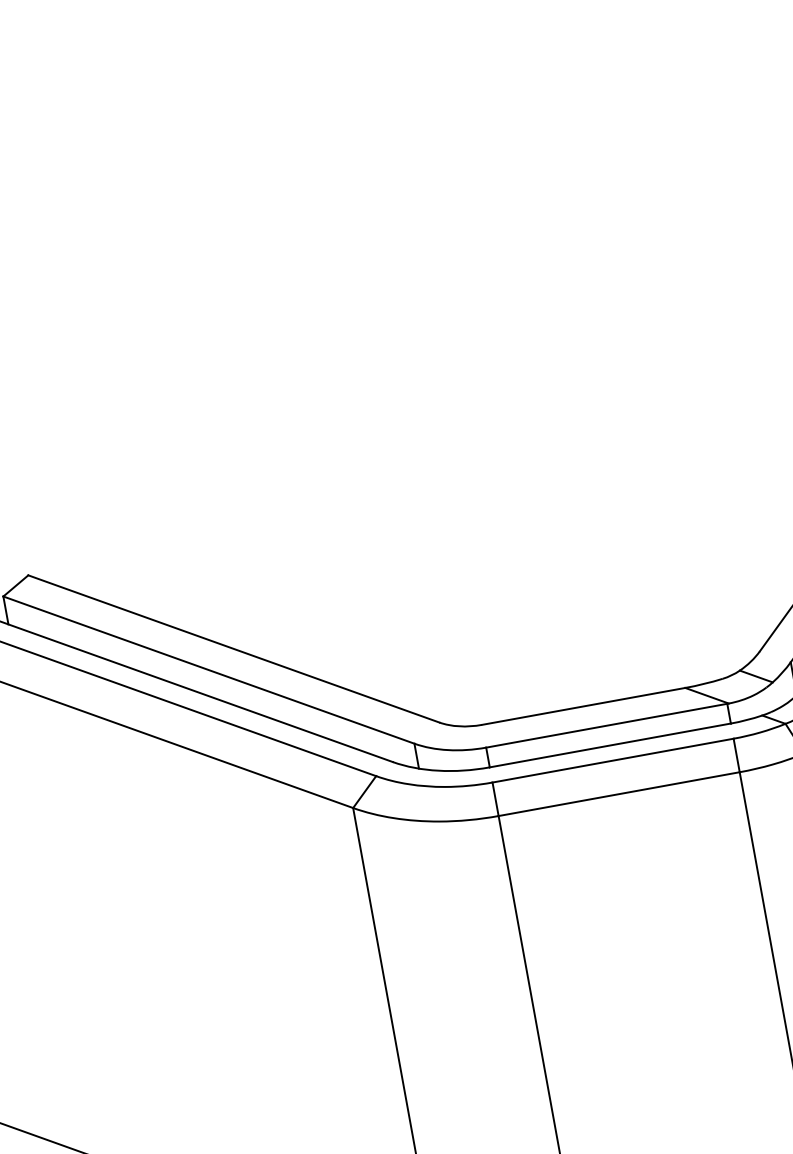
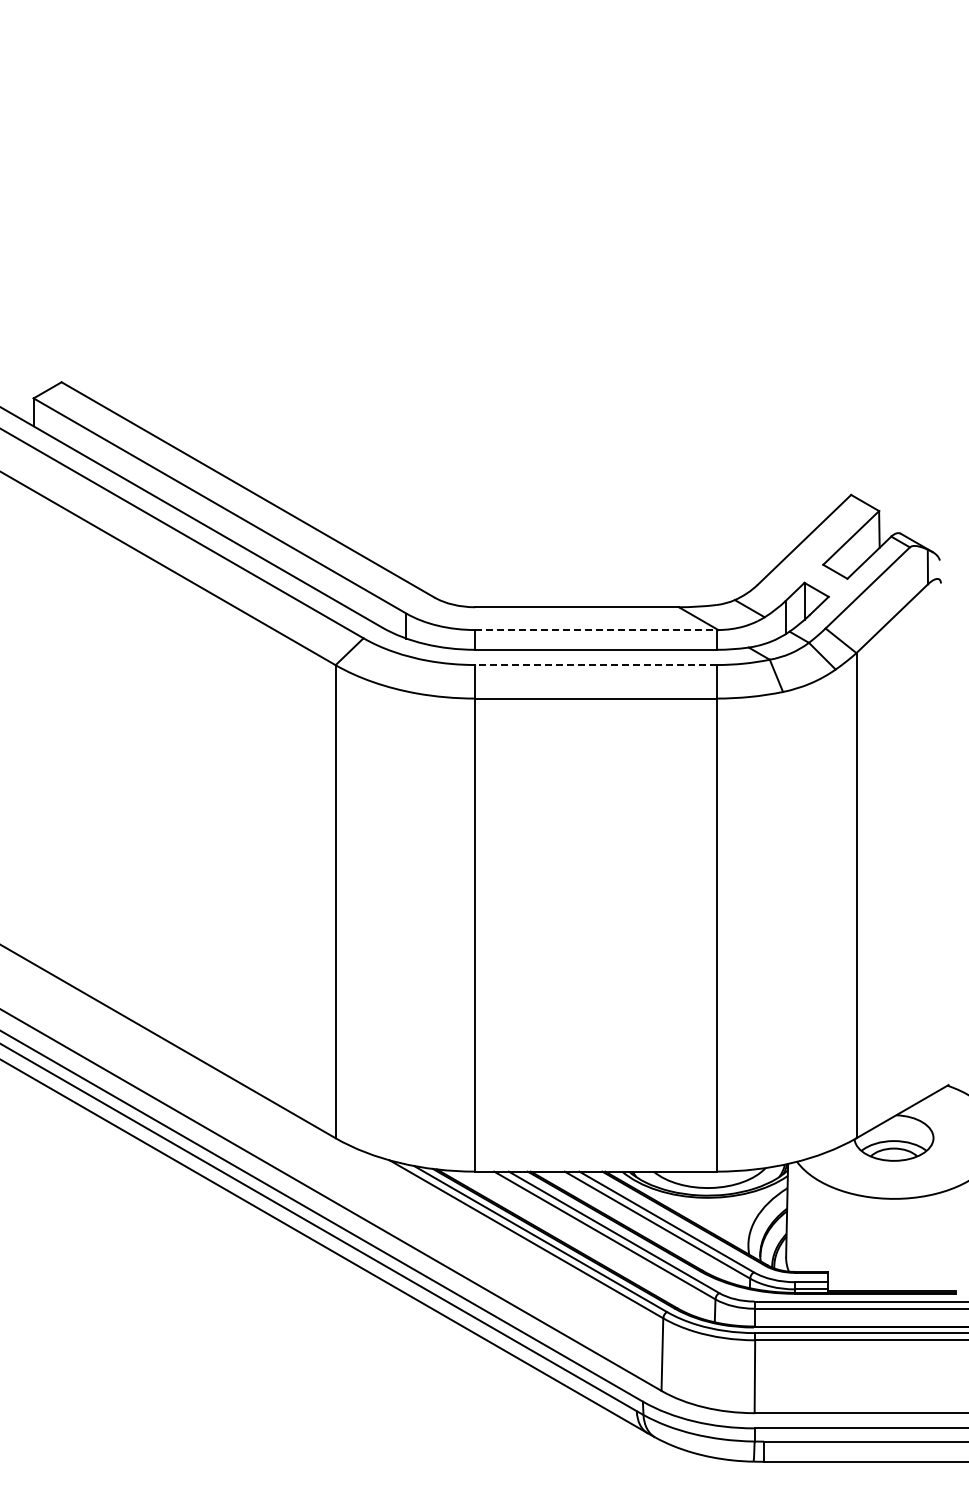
line: (607, 726) -> (596, 630), solid -> dashed
line: (613, 761) -> (596, 665), solid -> dashed

